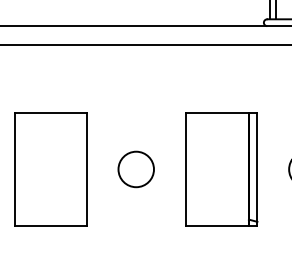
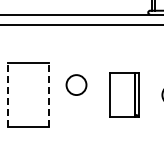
circle: (136, 168) -> (76, 84), moved
part: (221, 168) -> (124, 94), size x0.7
line: (15, 170) -> (8, 95), solid -> dashed
line: (86, 170) -> (48, 95), solid -> dashed

